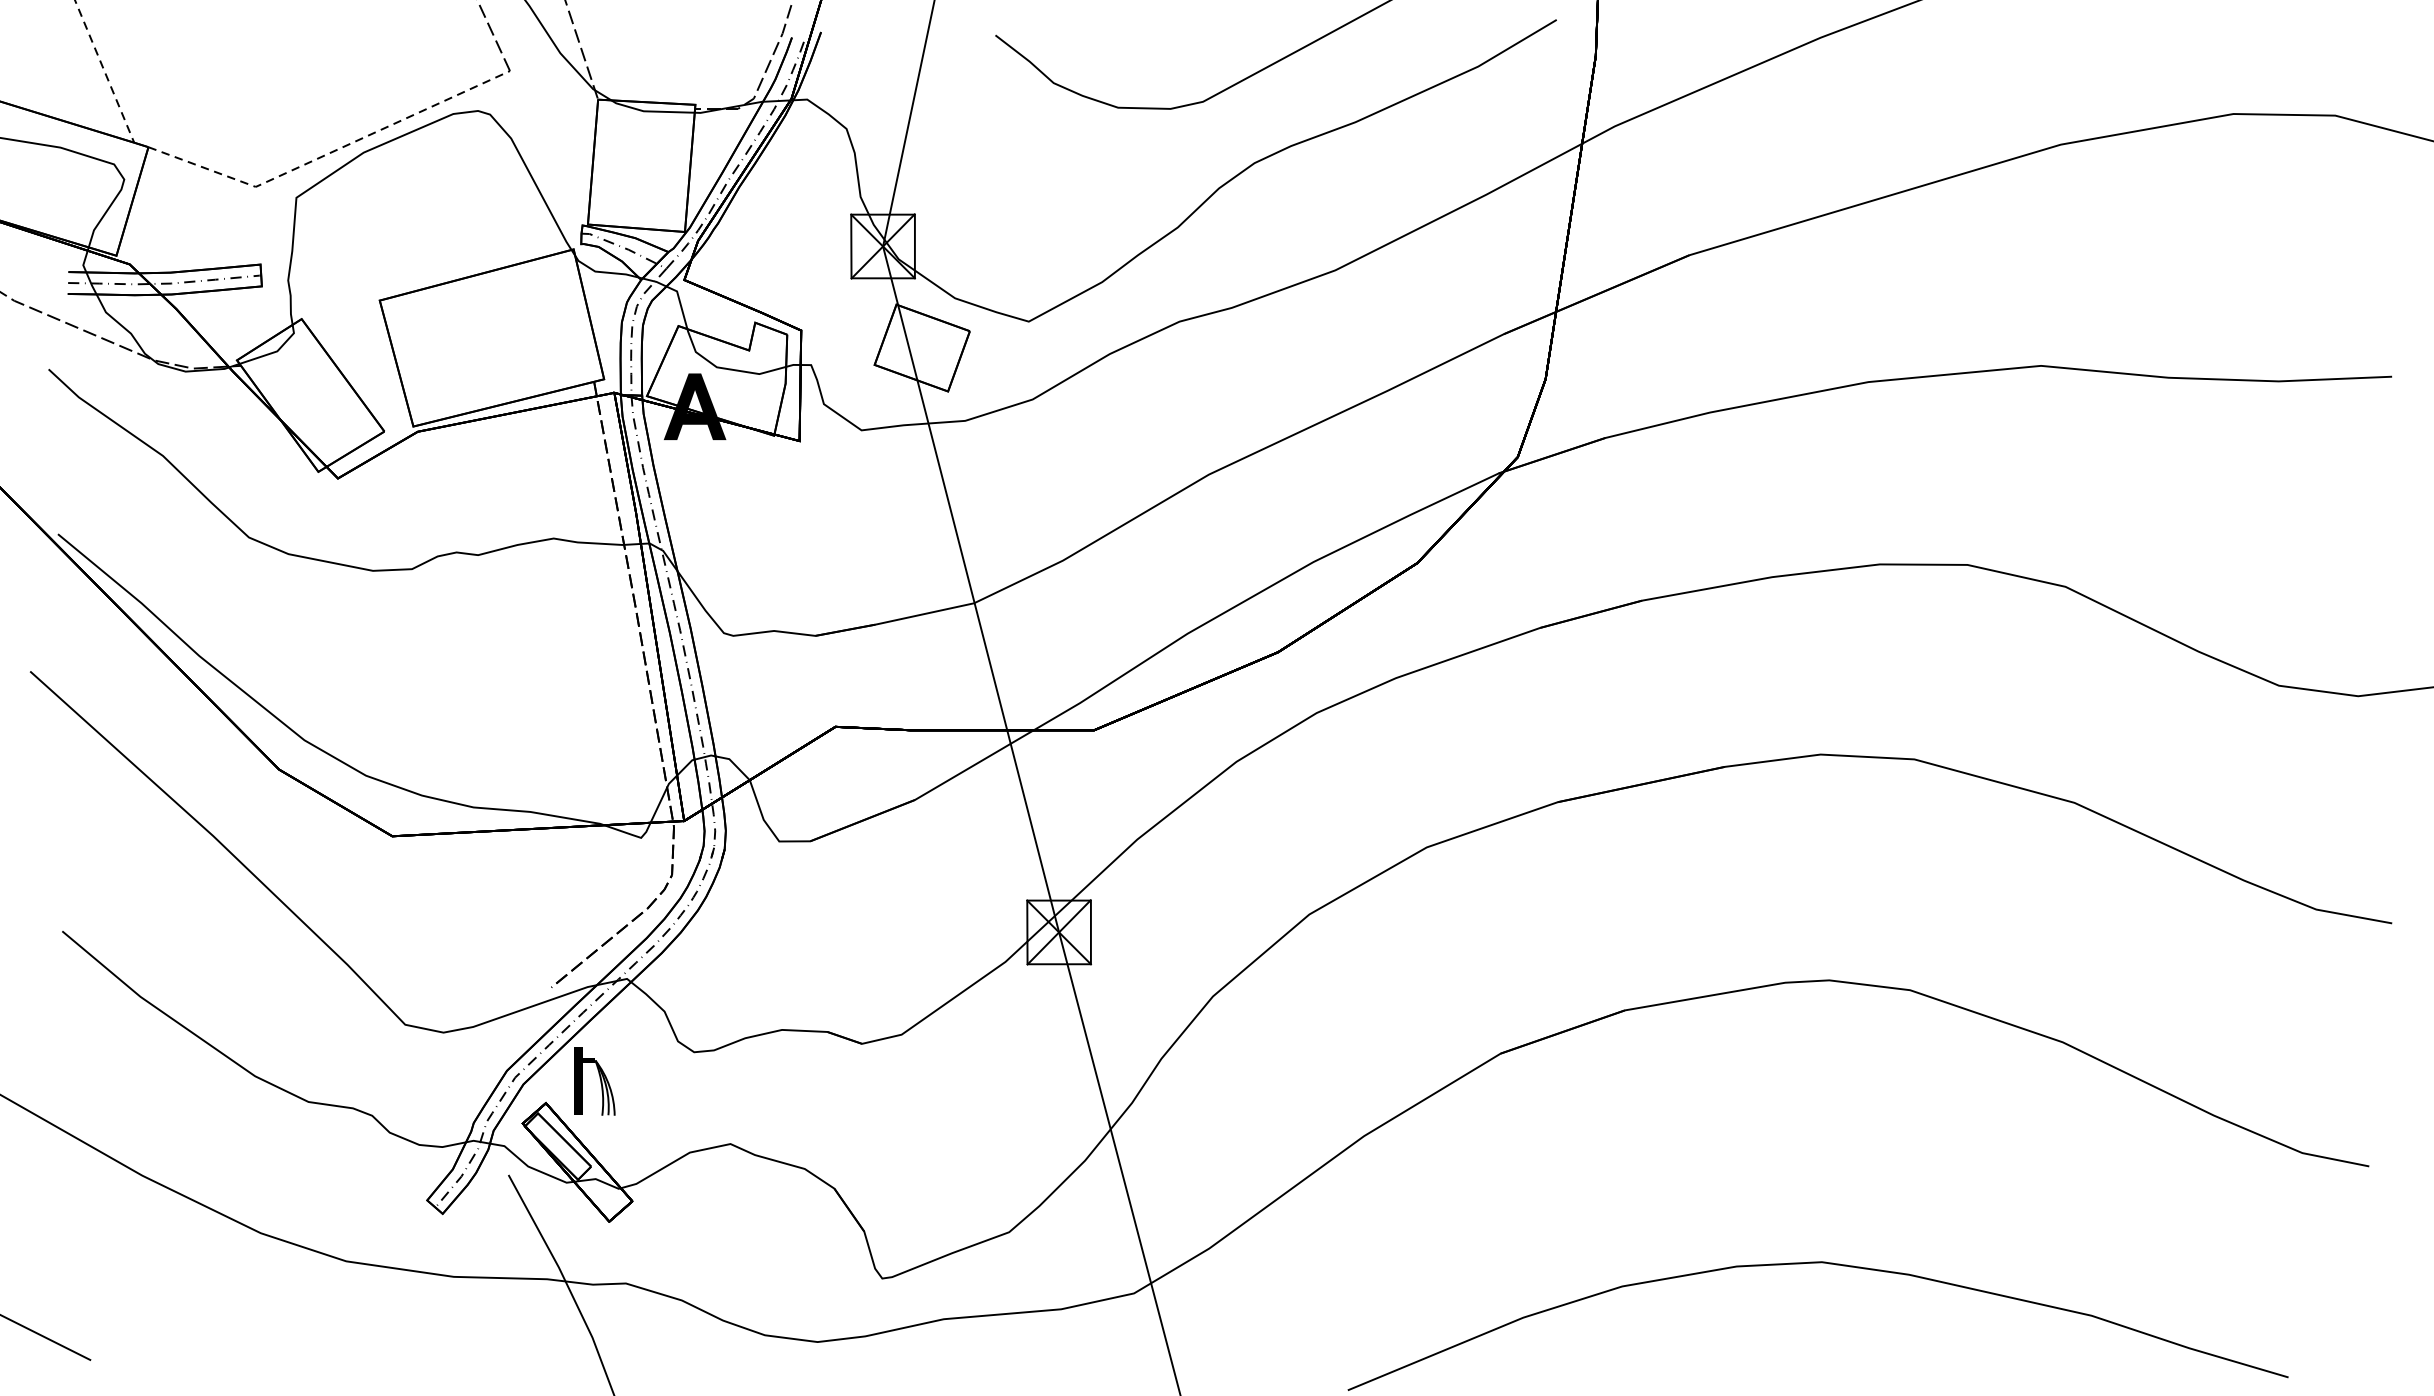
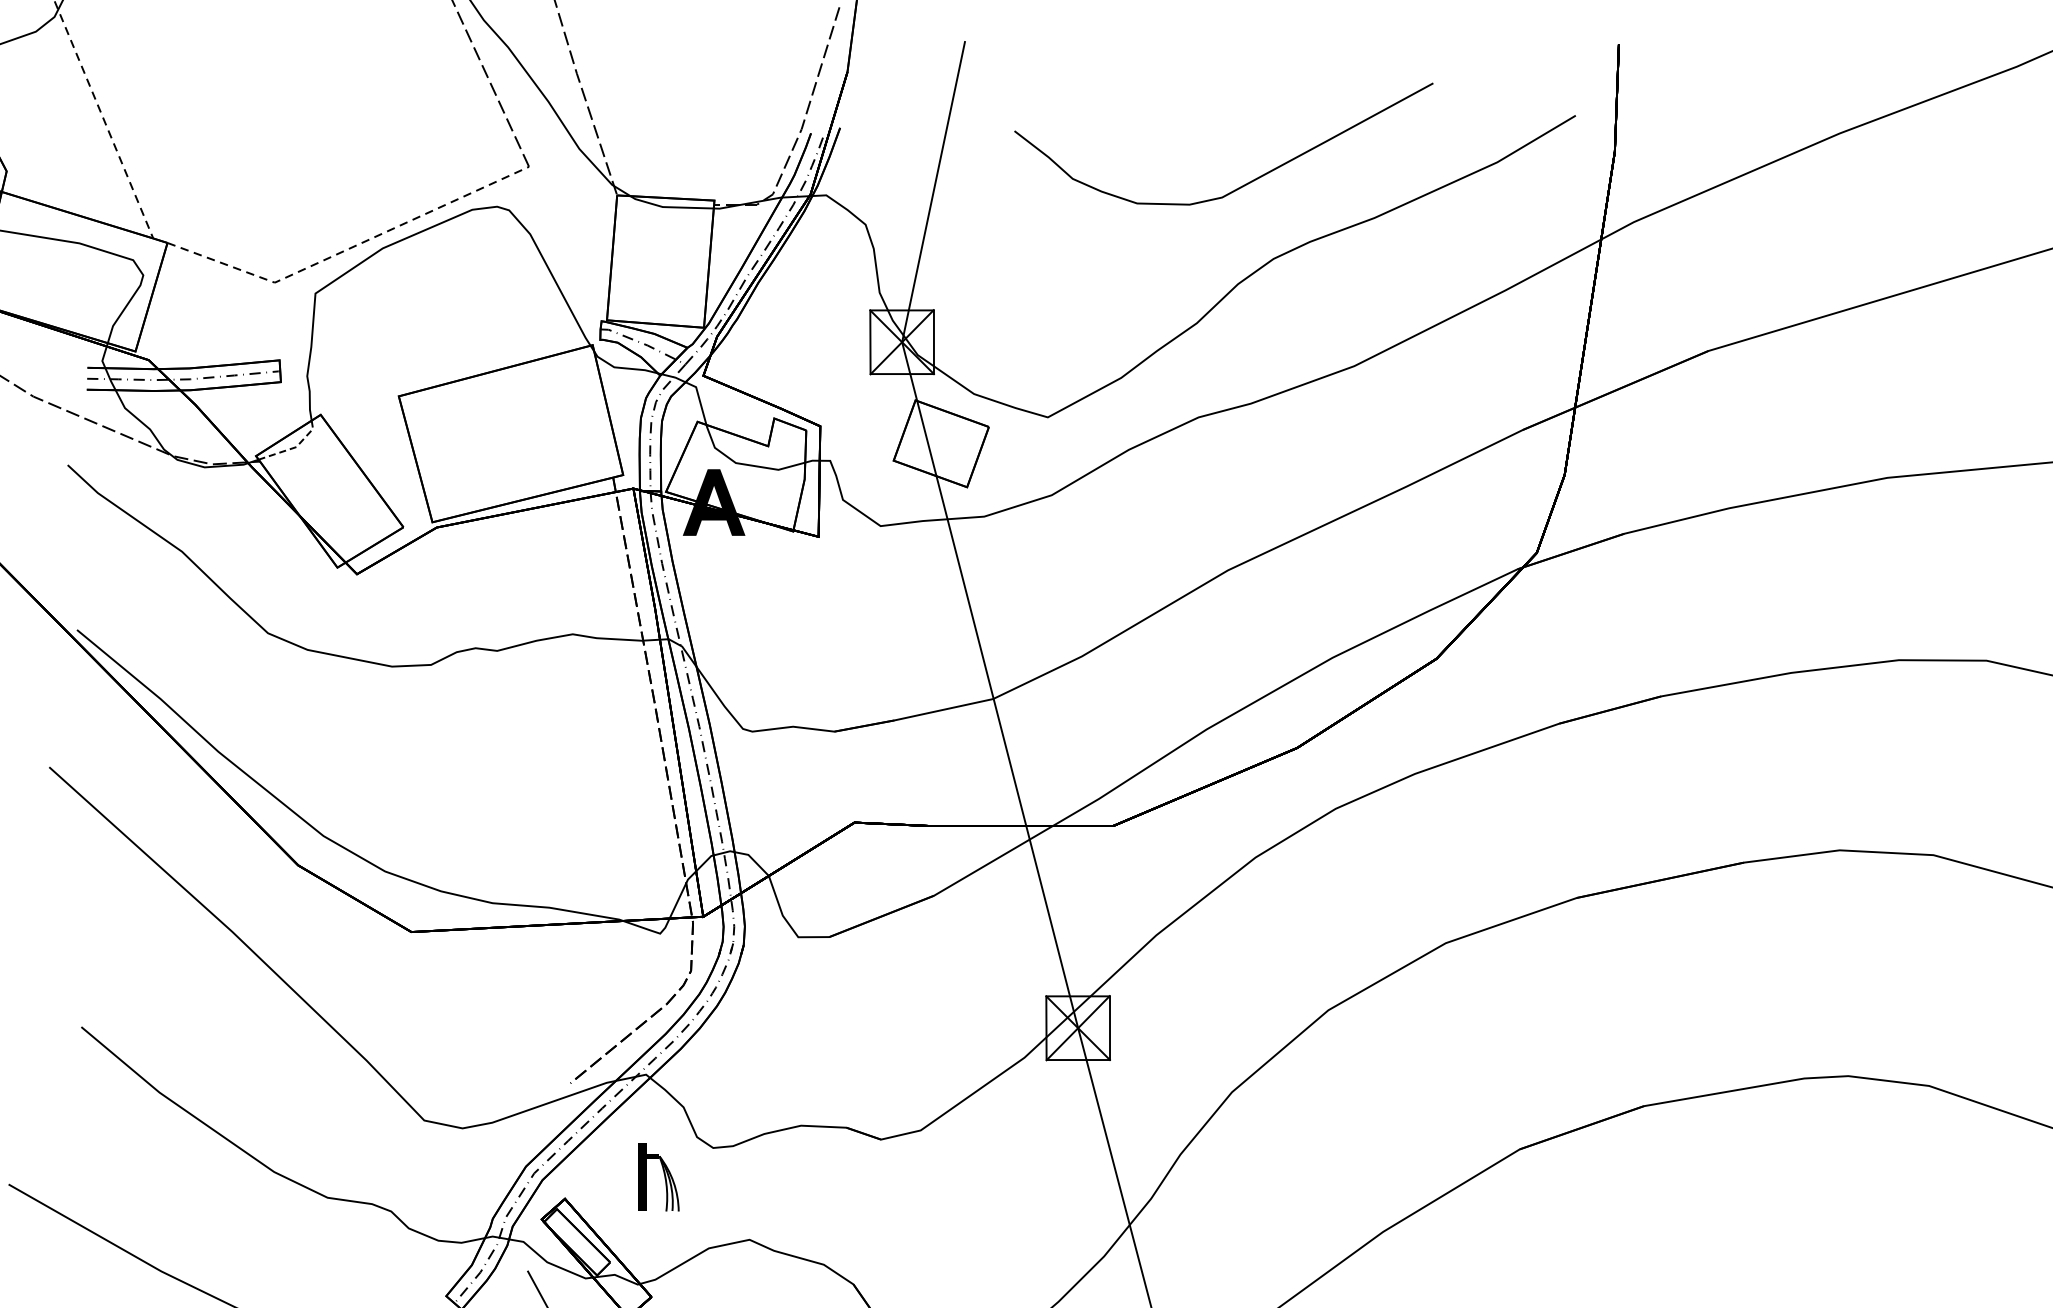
line: (275, 351) -> (294, 447), solid -> dashed
part: (594, 1081) -> (658, 1177), moved

